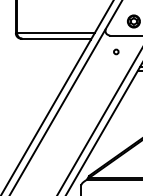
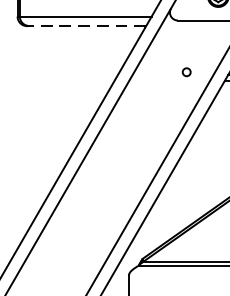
line: (55, 38) -> (85, 25), solid -> dashed
circle: (116, 51) -> (187, 71), moved

